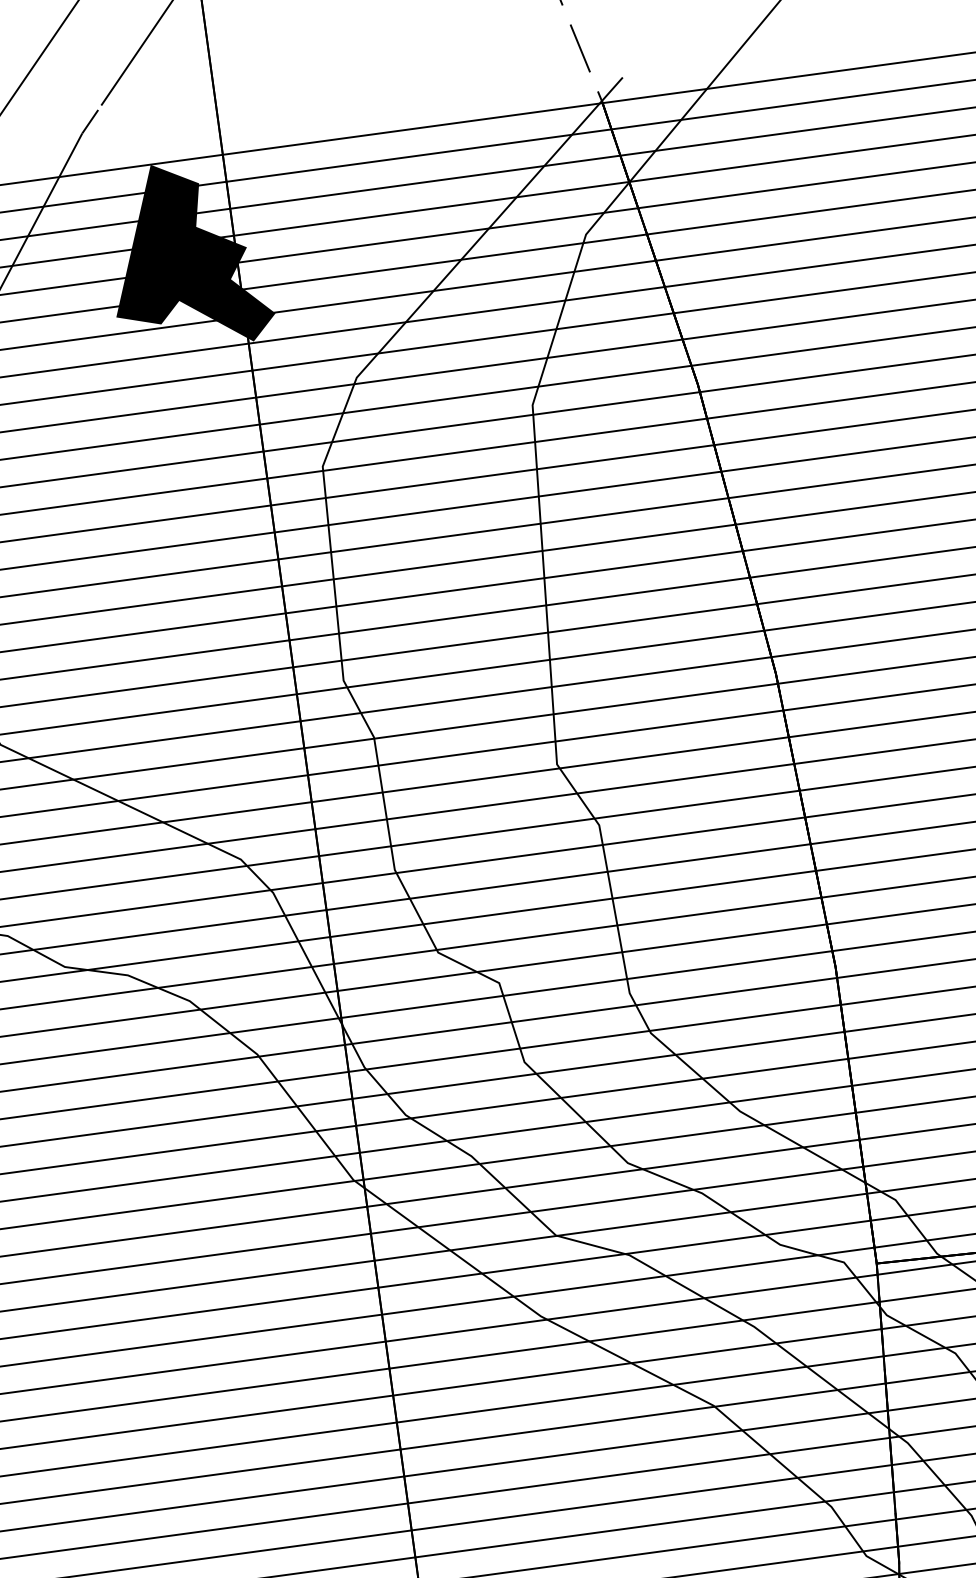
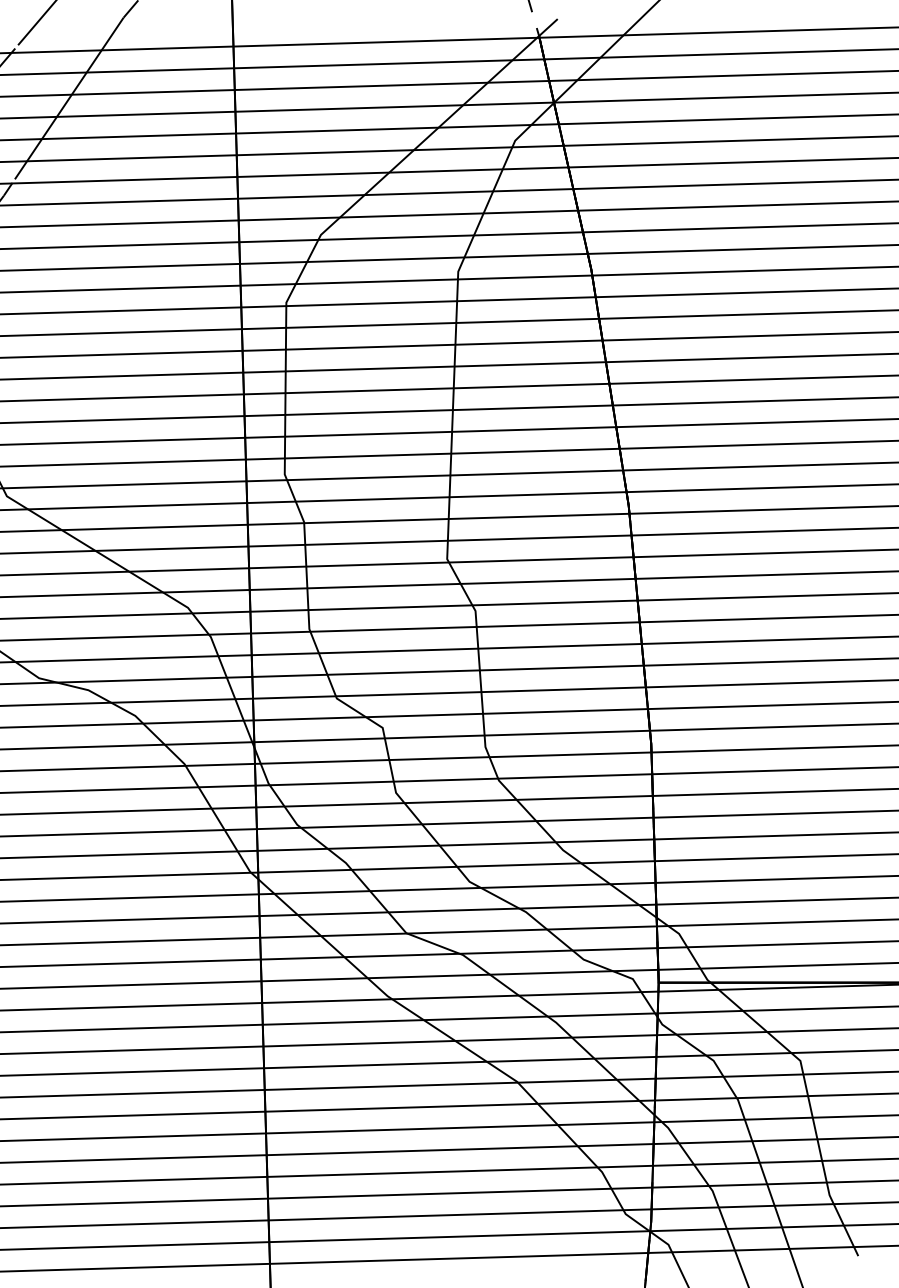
fill: (189, 254) -> (198, 122), removed

